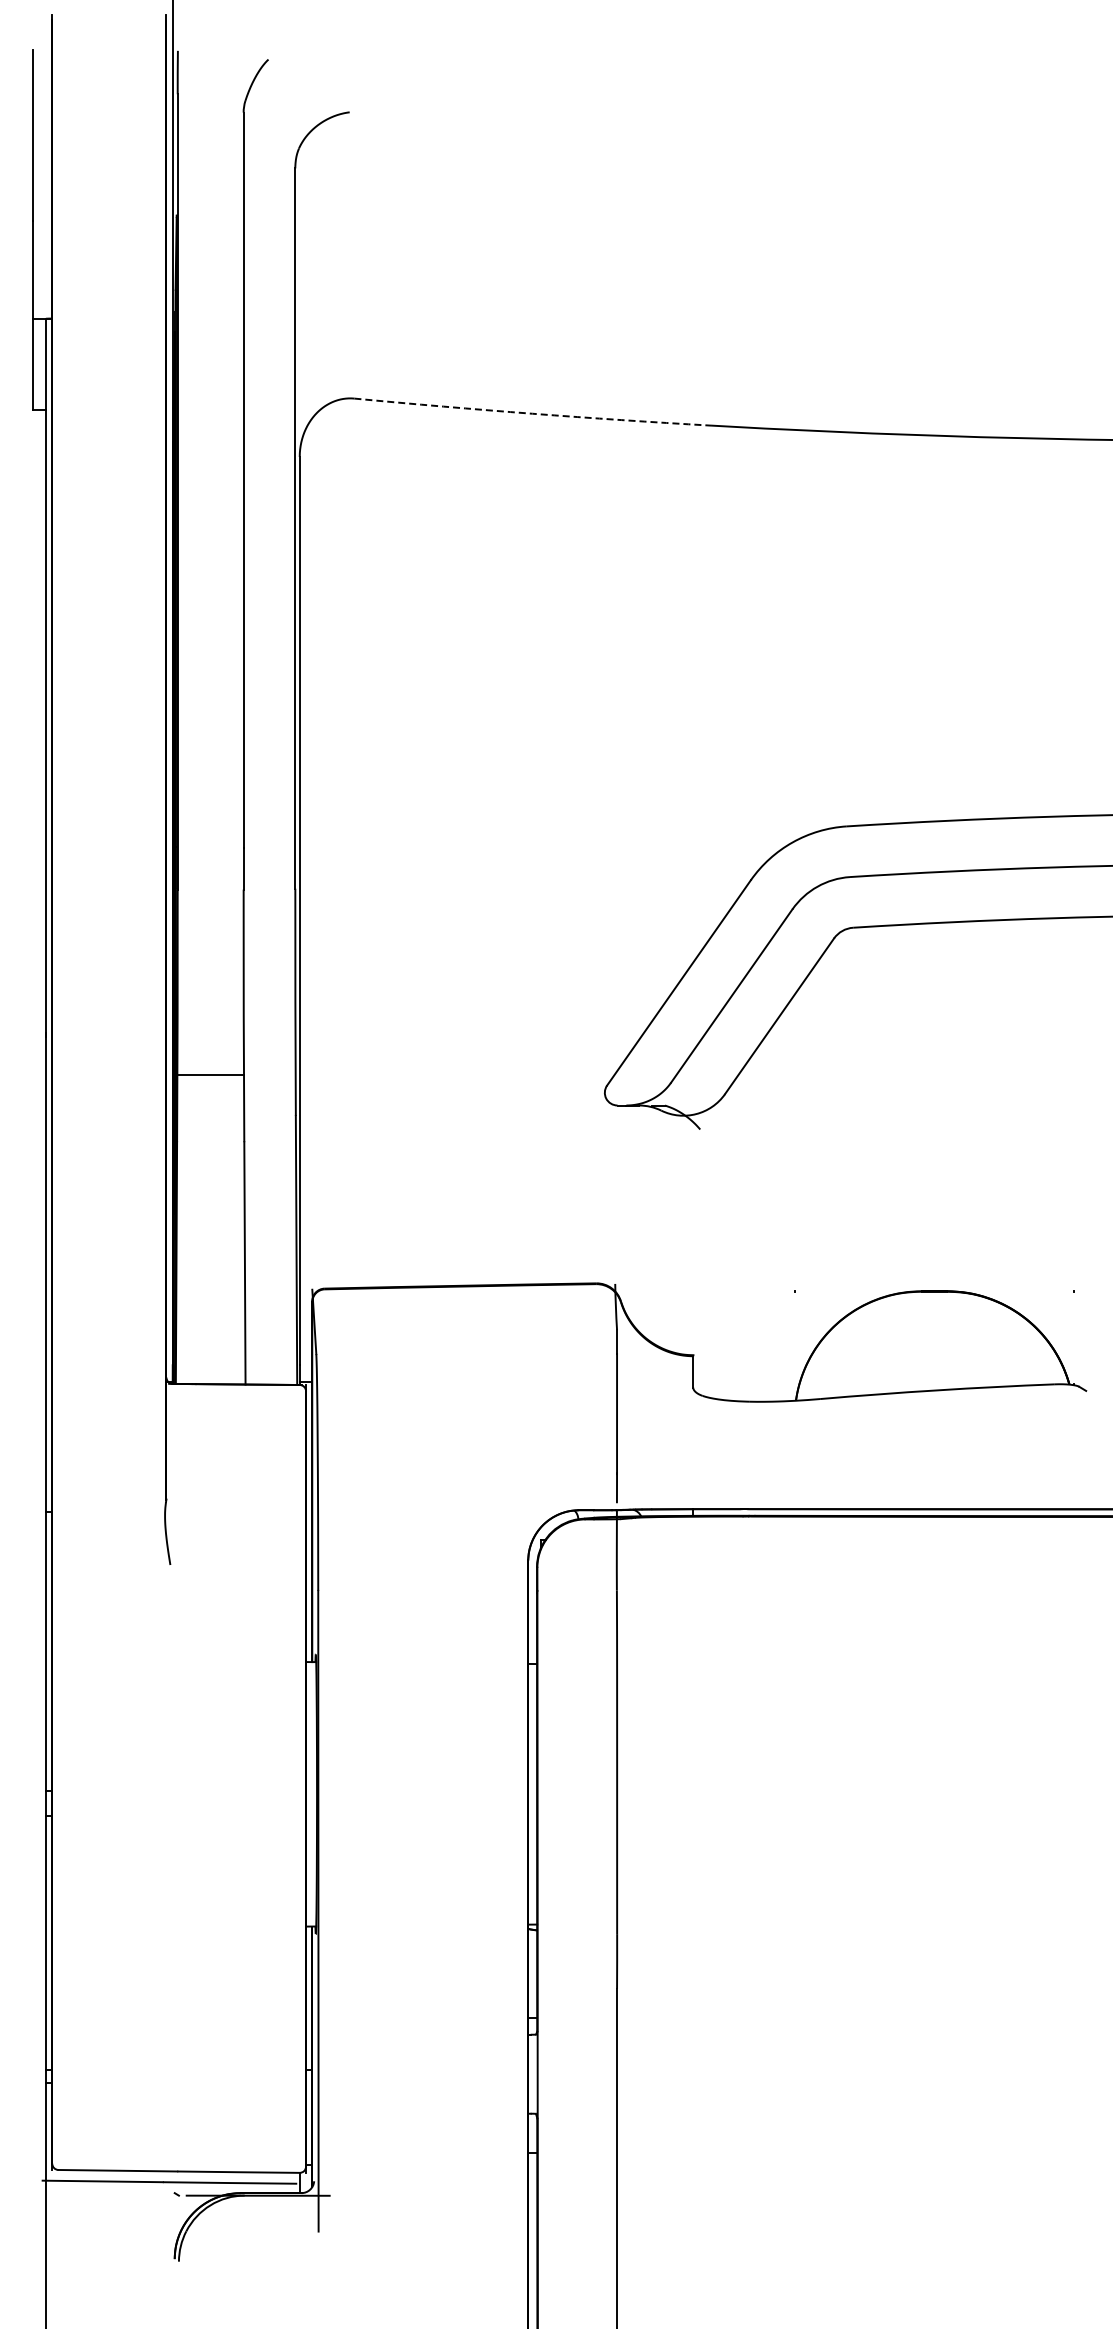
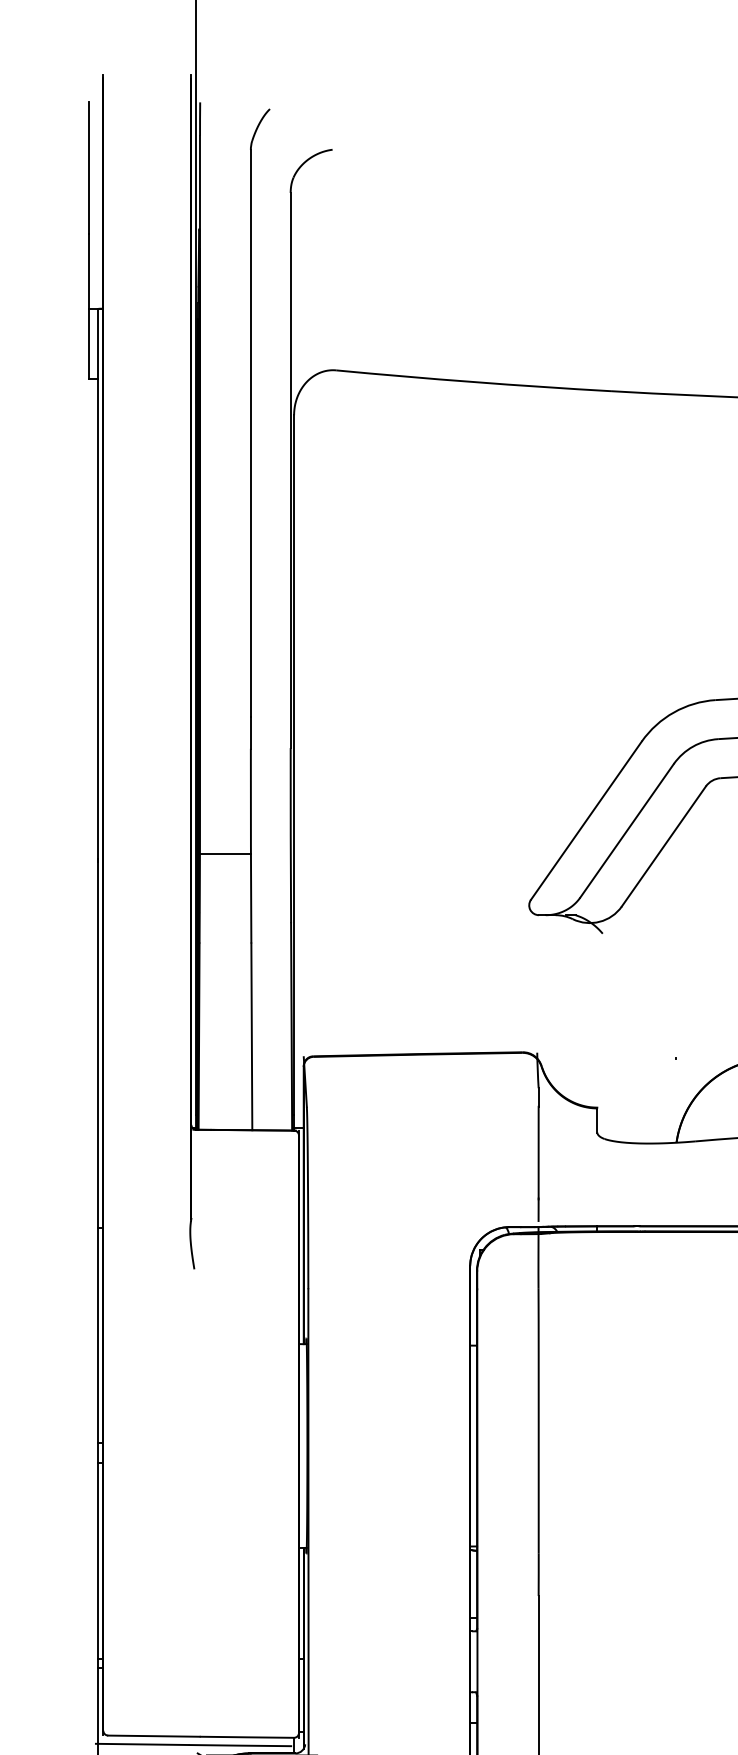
arc: (532, 413) -> (473, 381), dashed -> solid
line: (210, 1074) -> (225, 853), moved

